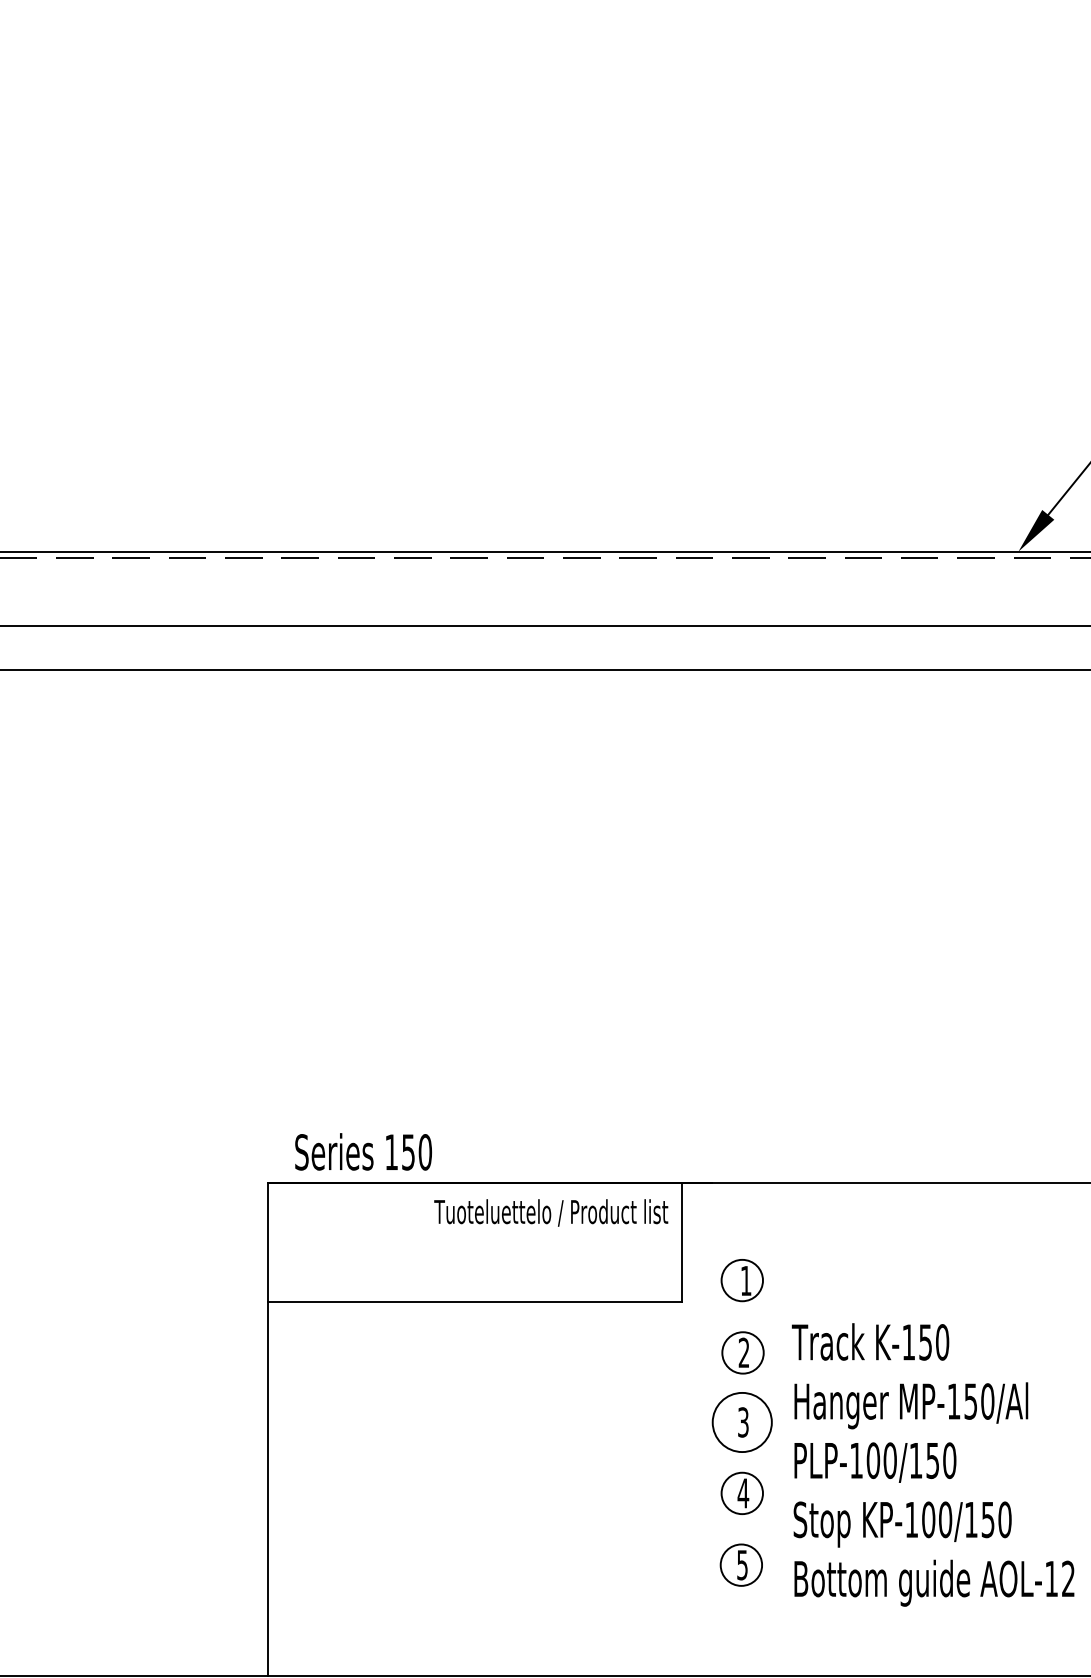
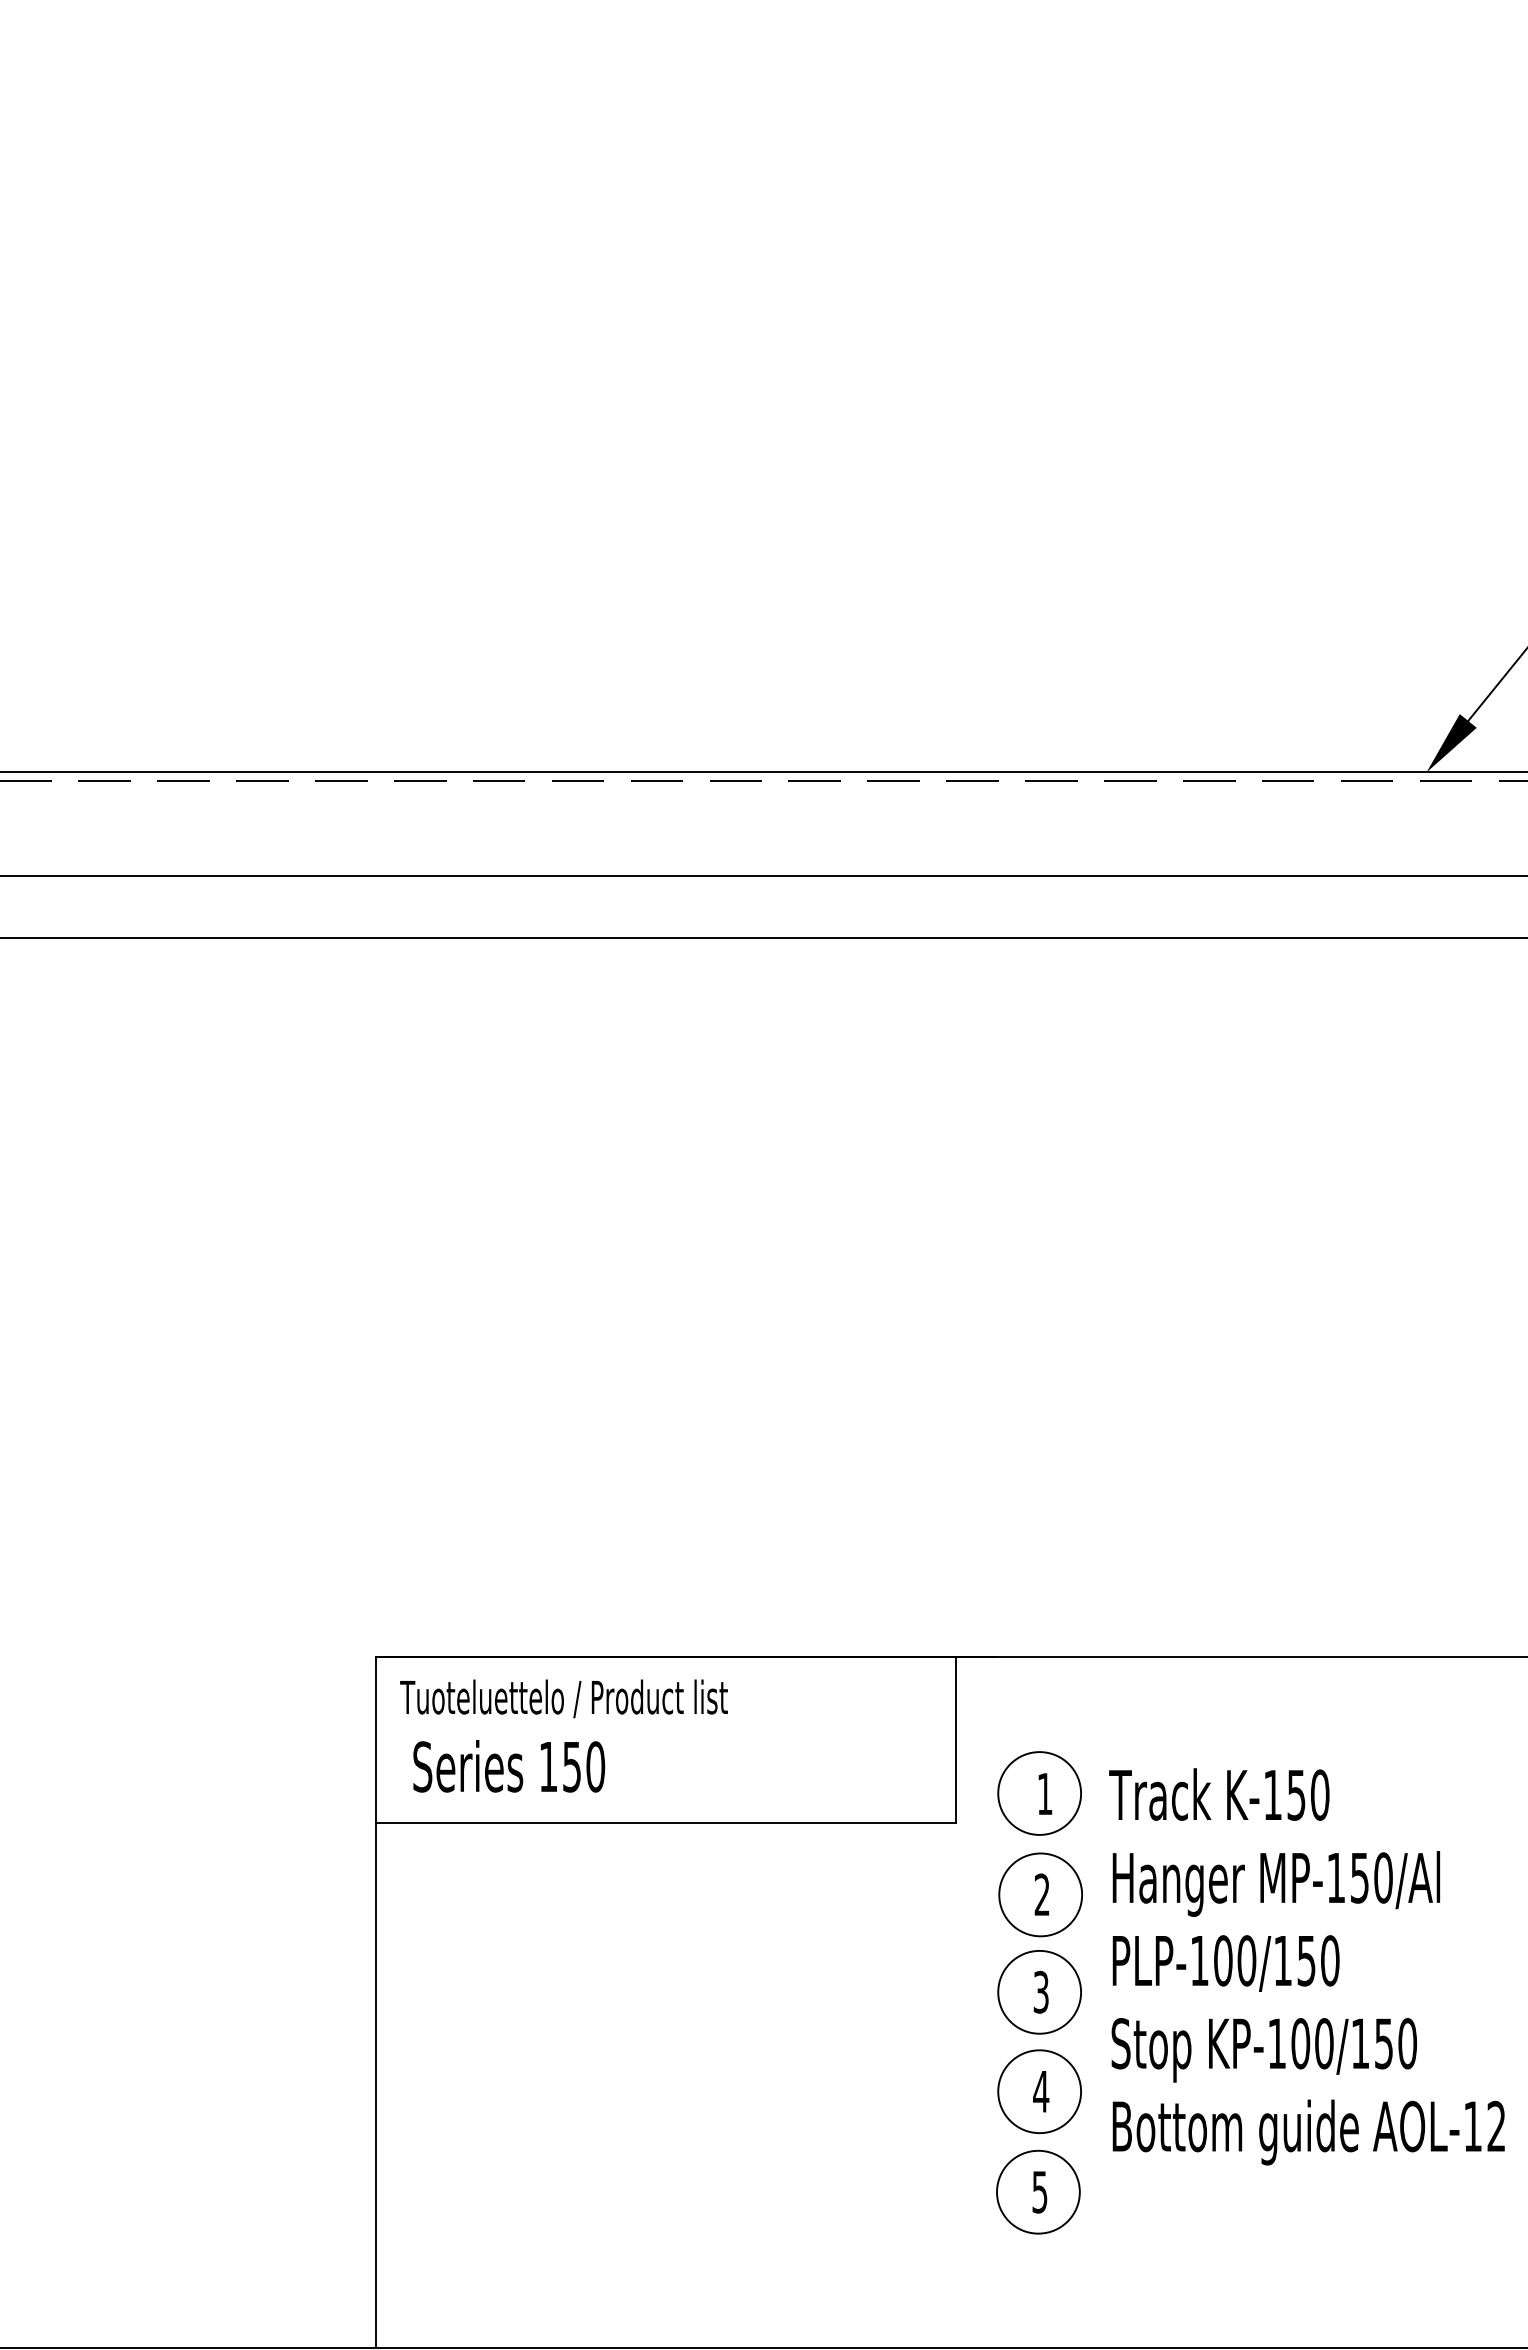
text: (363, 1152) -> (509, 1766), moved
text: (550, 1212) -> (563, 1698), moved
circle: (742, 1280) -> (1039, 1793), size x1.43
circle: (742, 1352) -> (1040, 1894), size x1.43
text: (932, 1464) -> (1306, 1966), moved
circle: (742, 1493) -> (1039, 2091), size x1.43
circle: (741, 1564) -> (1038, 2191), size x1.43

